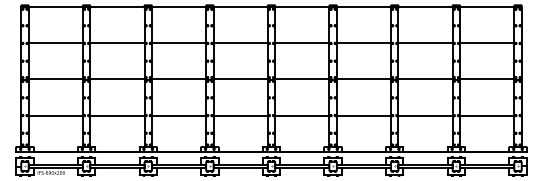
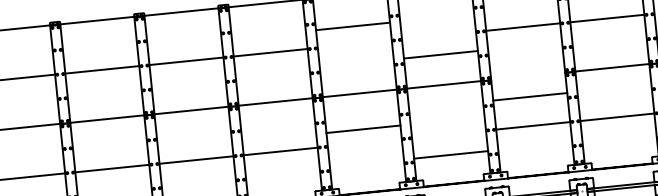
line: (302, 43) -> (353, 26), moved
line: (363, 43) -> (440, 55), moved
line: (425, 79) -> (530, 97), moved
line: (302, 115) -> (363, 129), moved
line: (363, 115) -> (450, 154), moved

